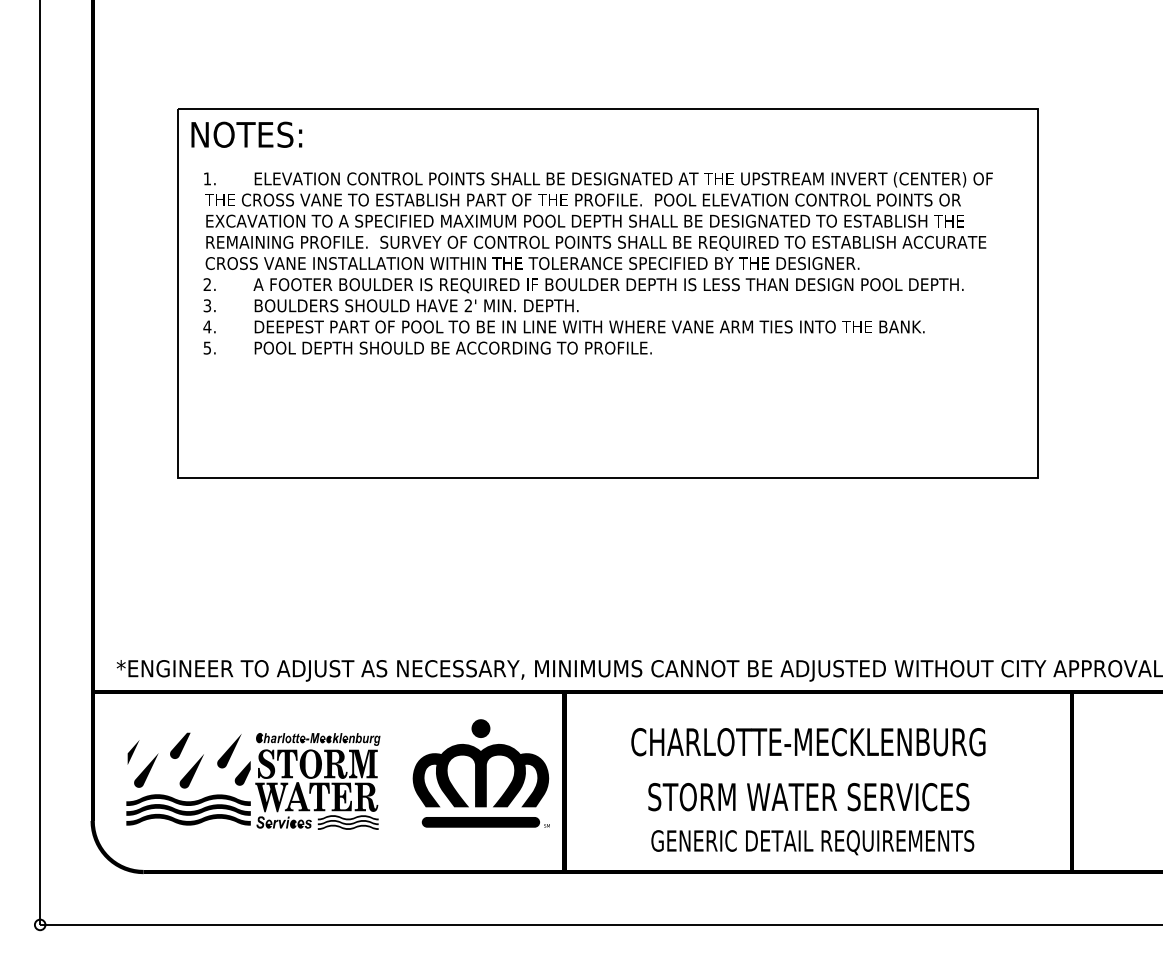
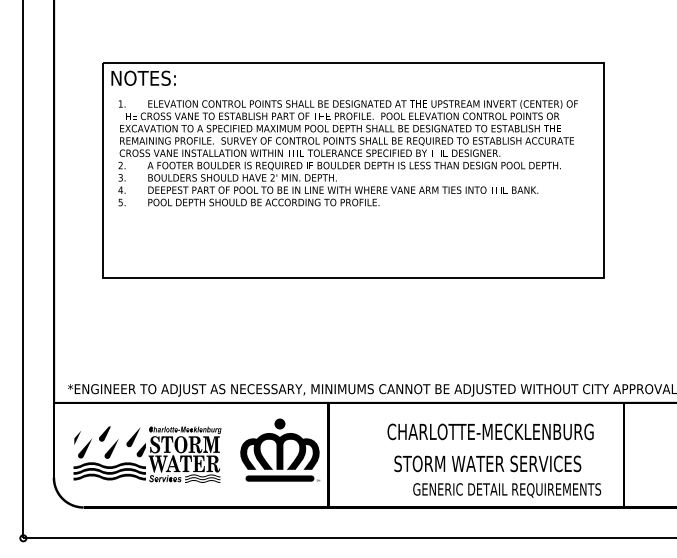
text: (808, 741) -> (490, 431), moved
text: (808, 796) -> (487, 463), moved
text: (813, 842) -> (507, 490), moved

